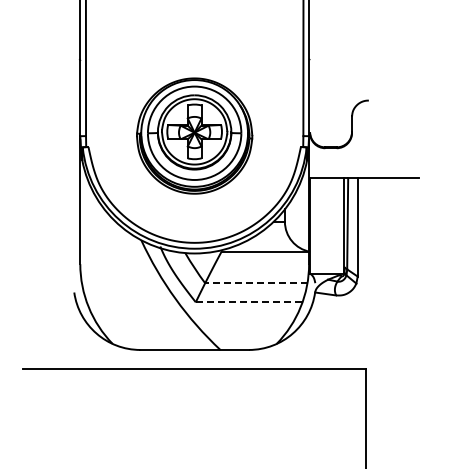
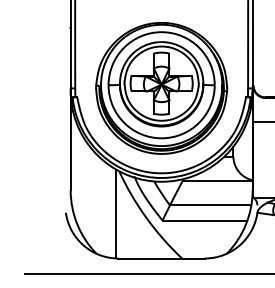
part: (194, 135) -> (161, 87), size x1.43
line: (255, 283) -> (210, 205), dashed -> solid
line: (137, 293) -> (116, 213), added
line: (249, 302) -> (205, 220), dashed -> solid

